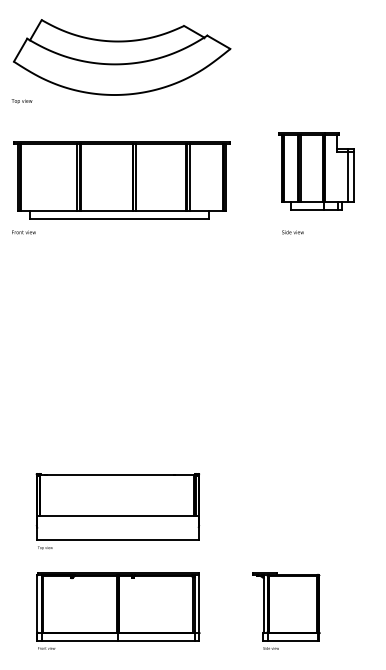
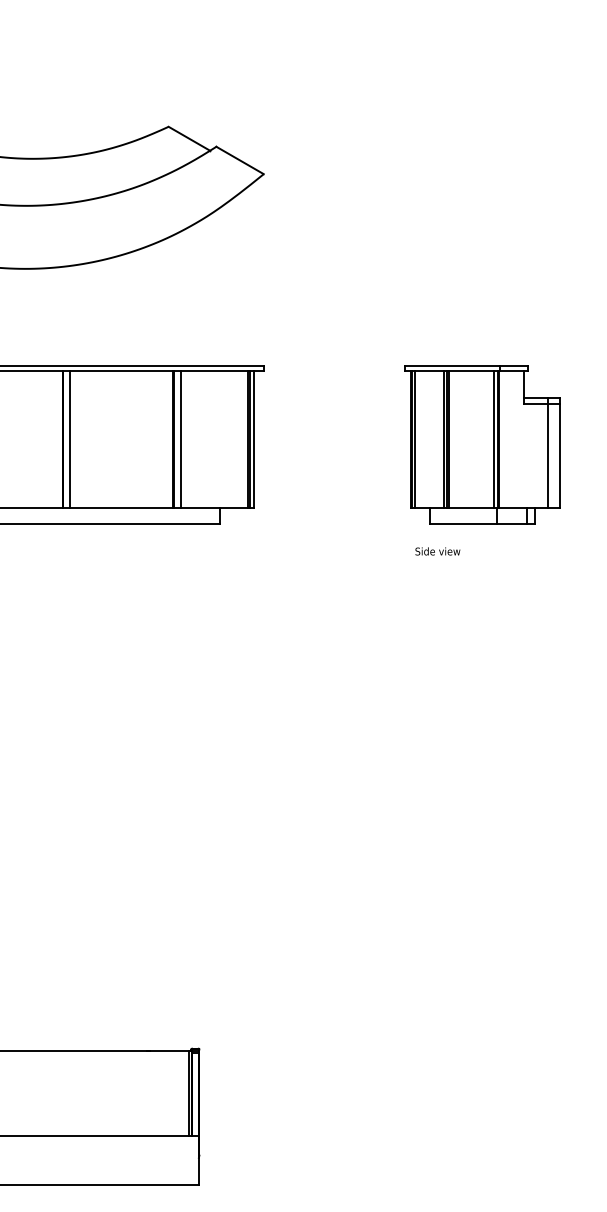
part: (316, 171) -> (482, 444), moved
text: (292, 232) -> (436, 551), moved

